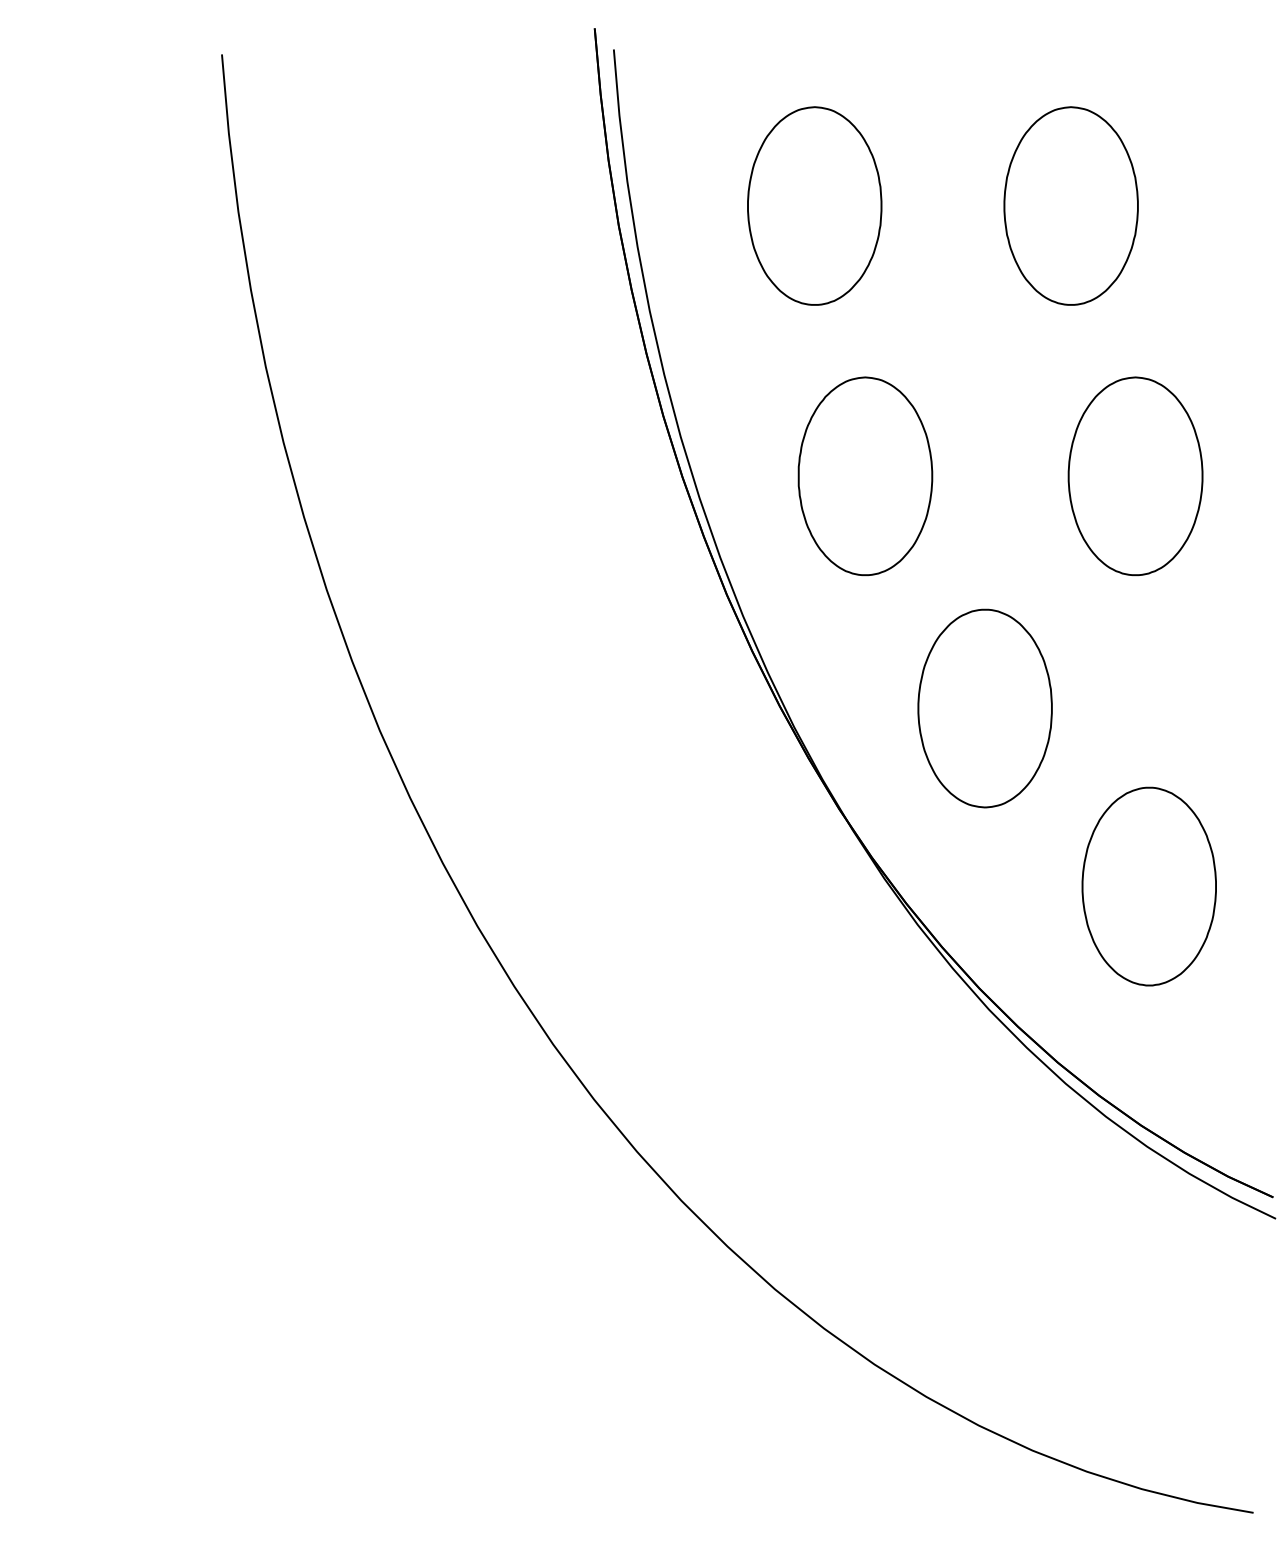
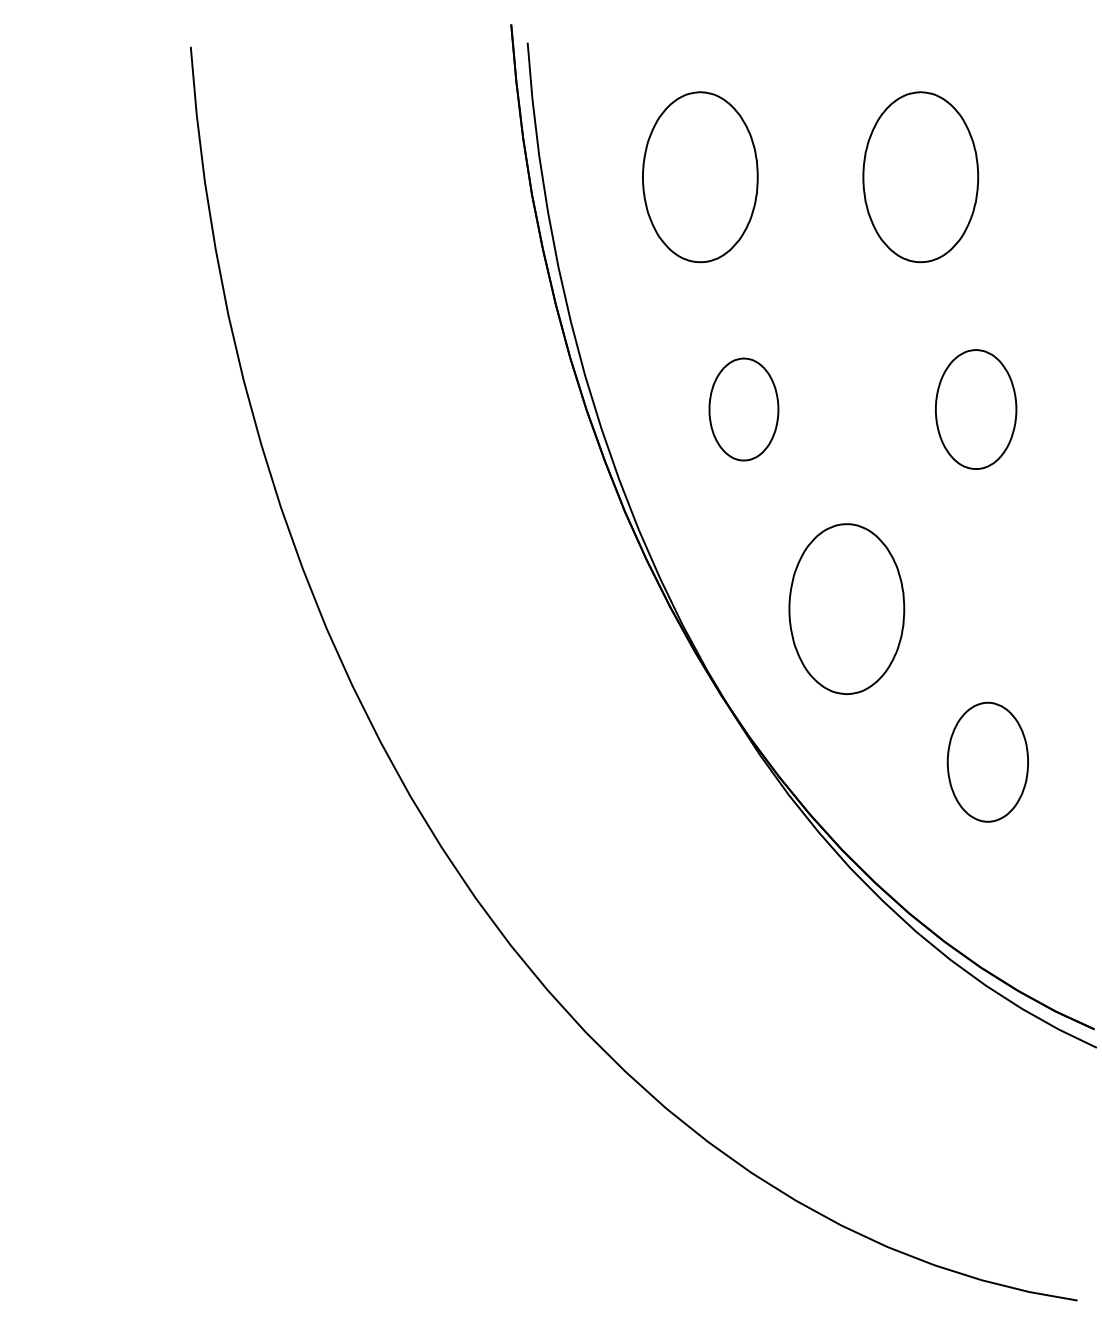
part: (864, 476) -> (743, 409), size x0.6
part: (1134, 476) -> (975, 409), size x0.7
part: (1148, 886) -> (987, 762), size x0.7

